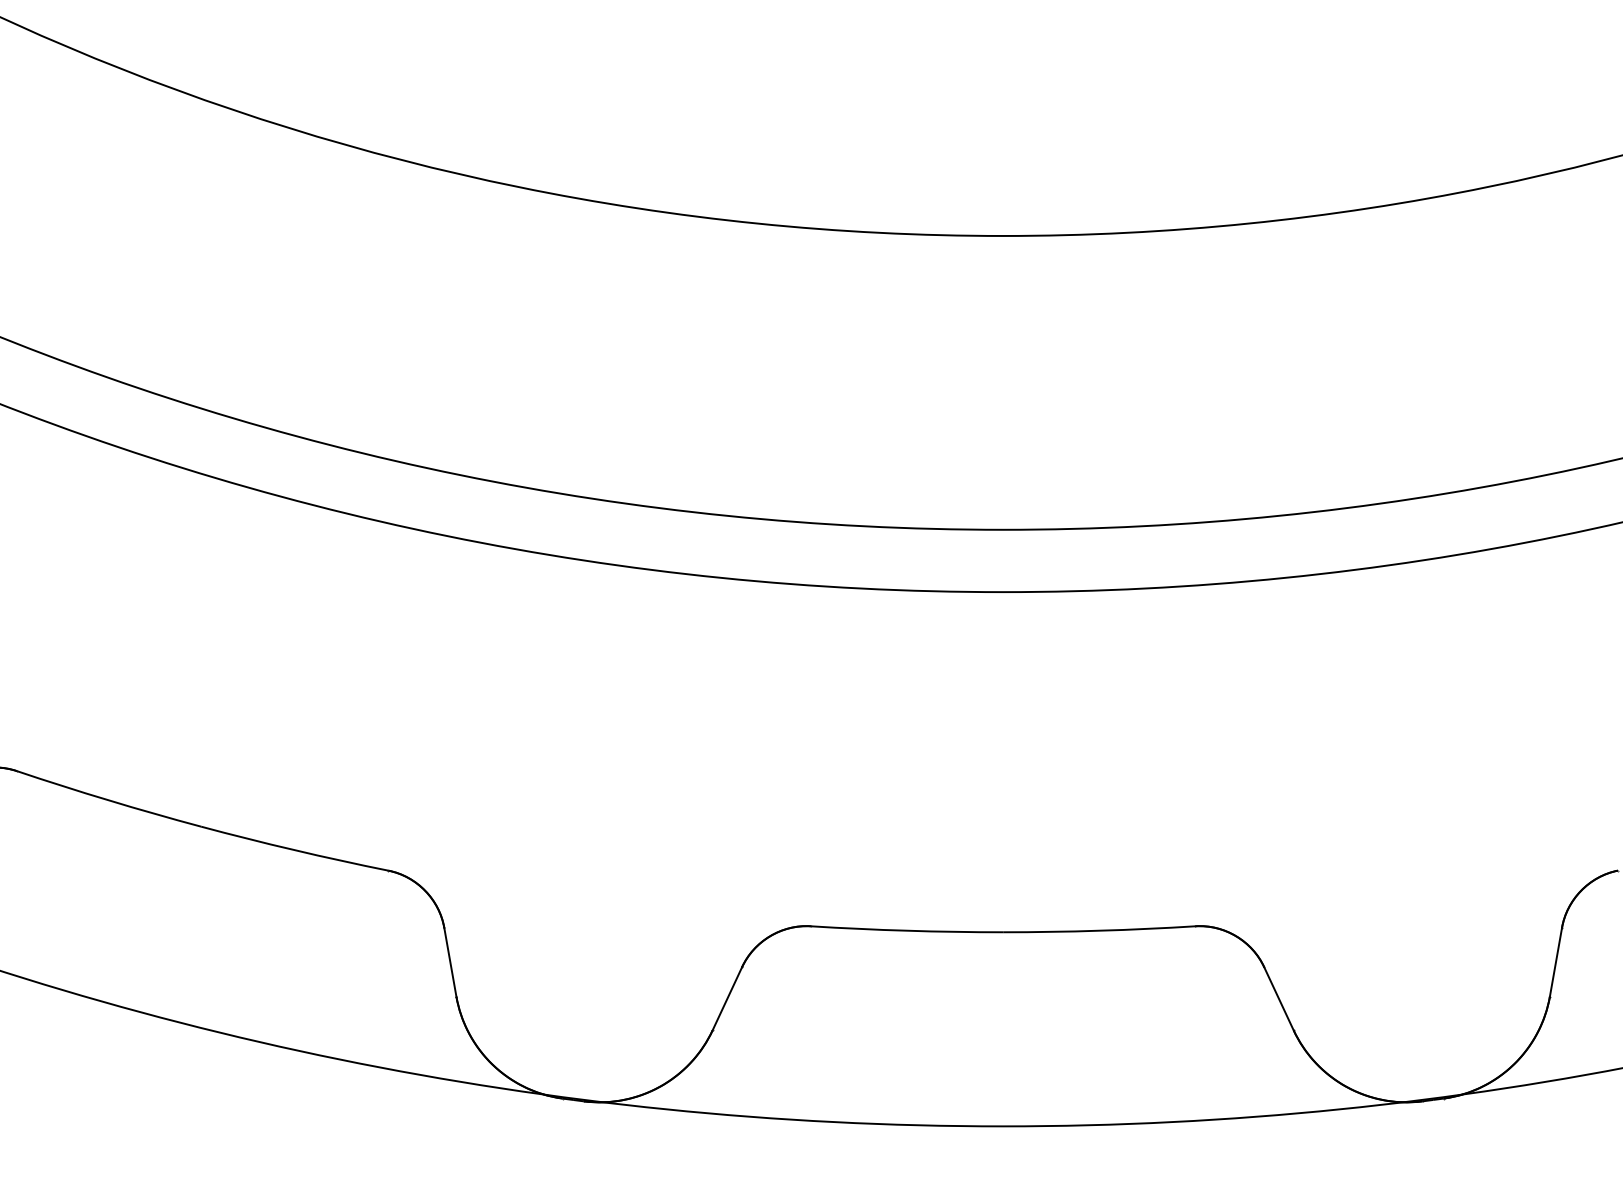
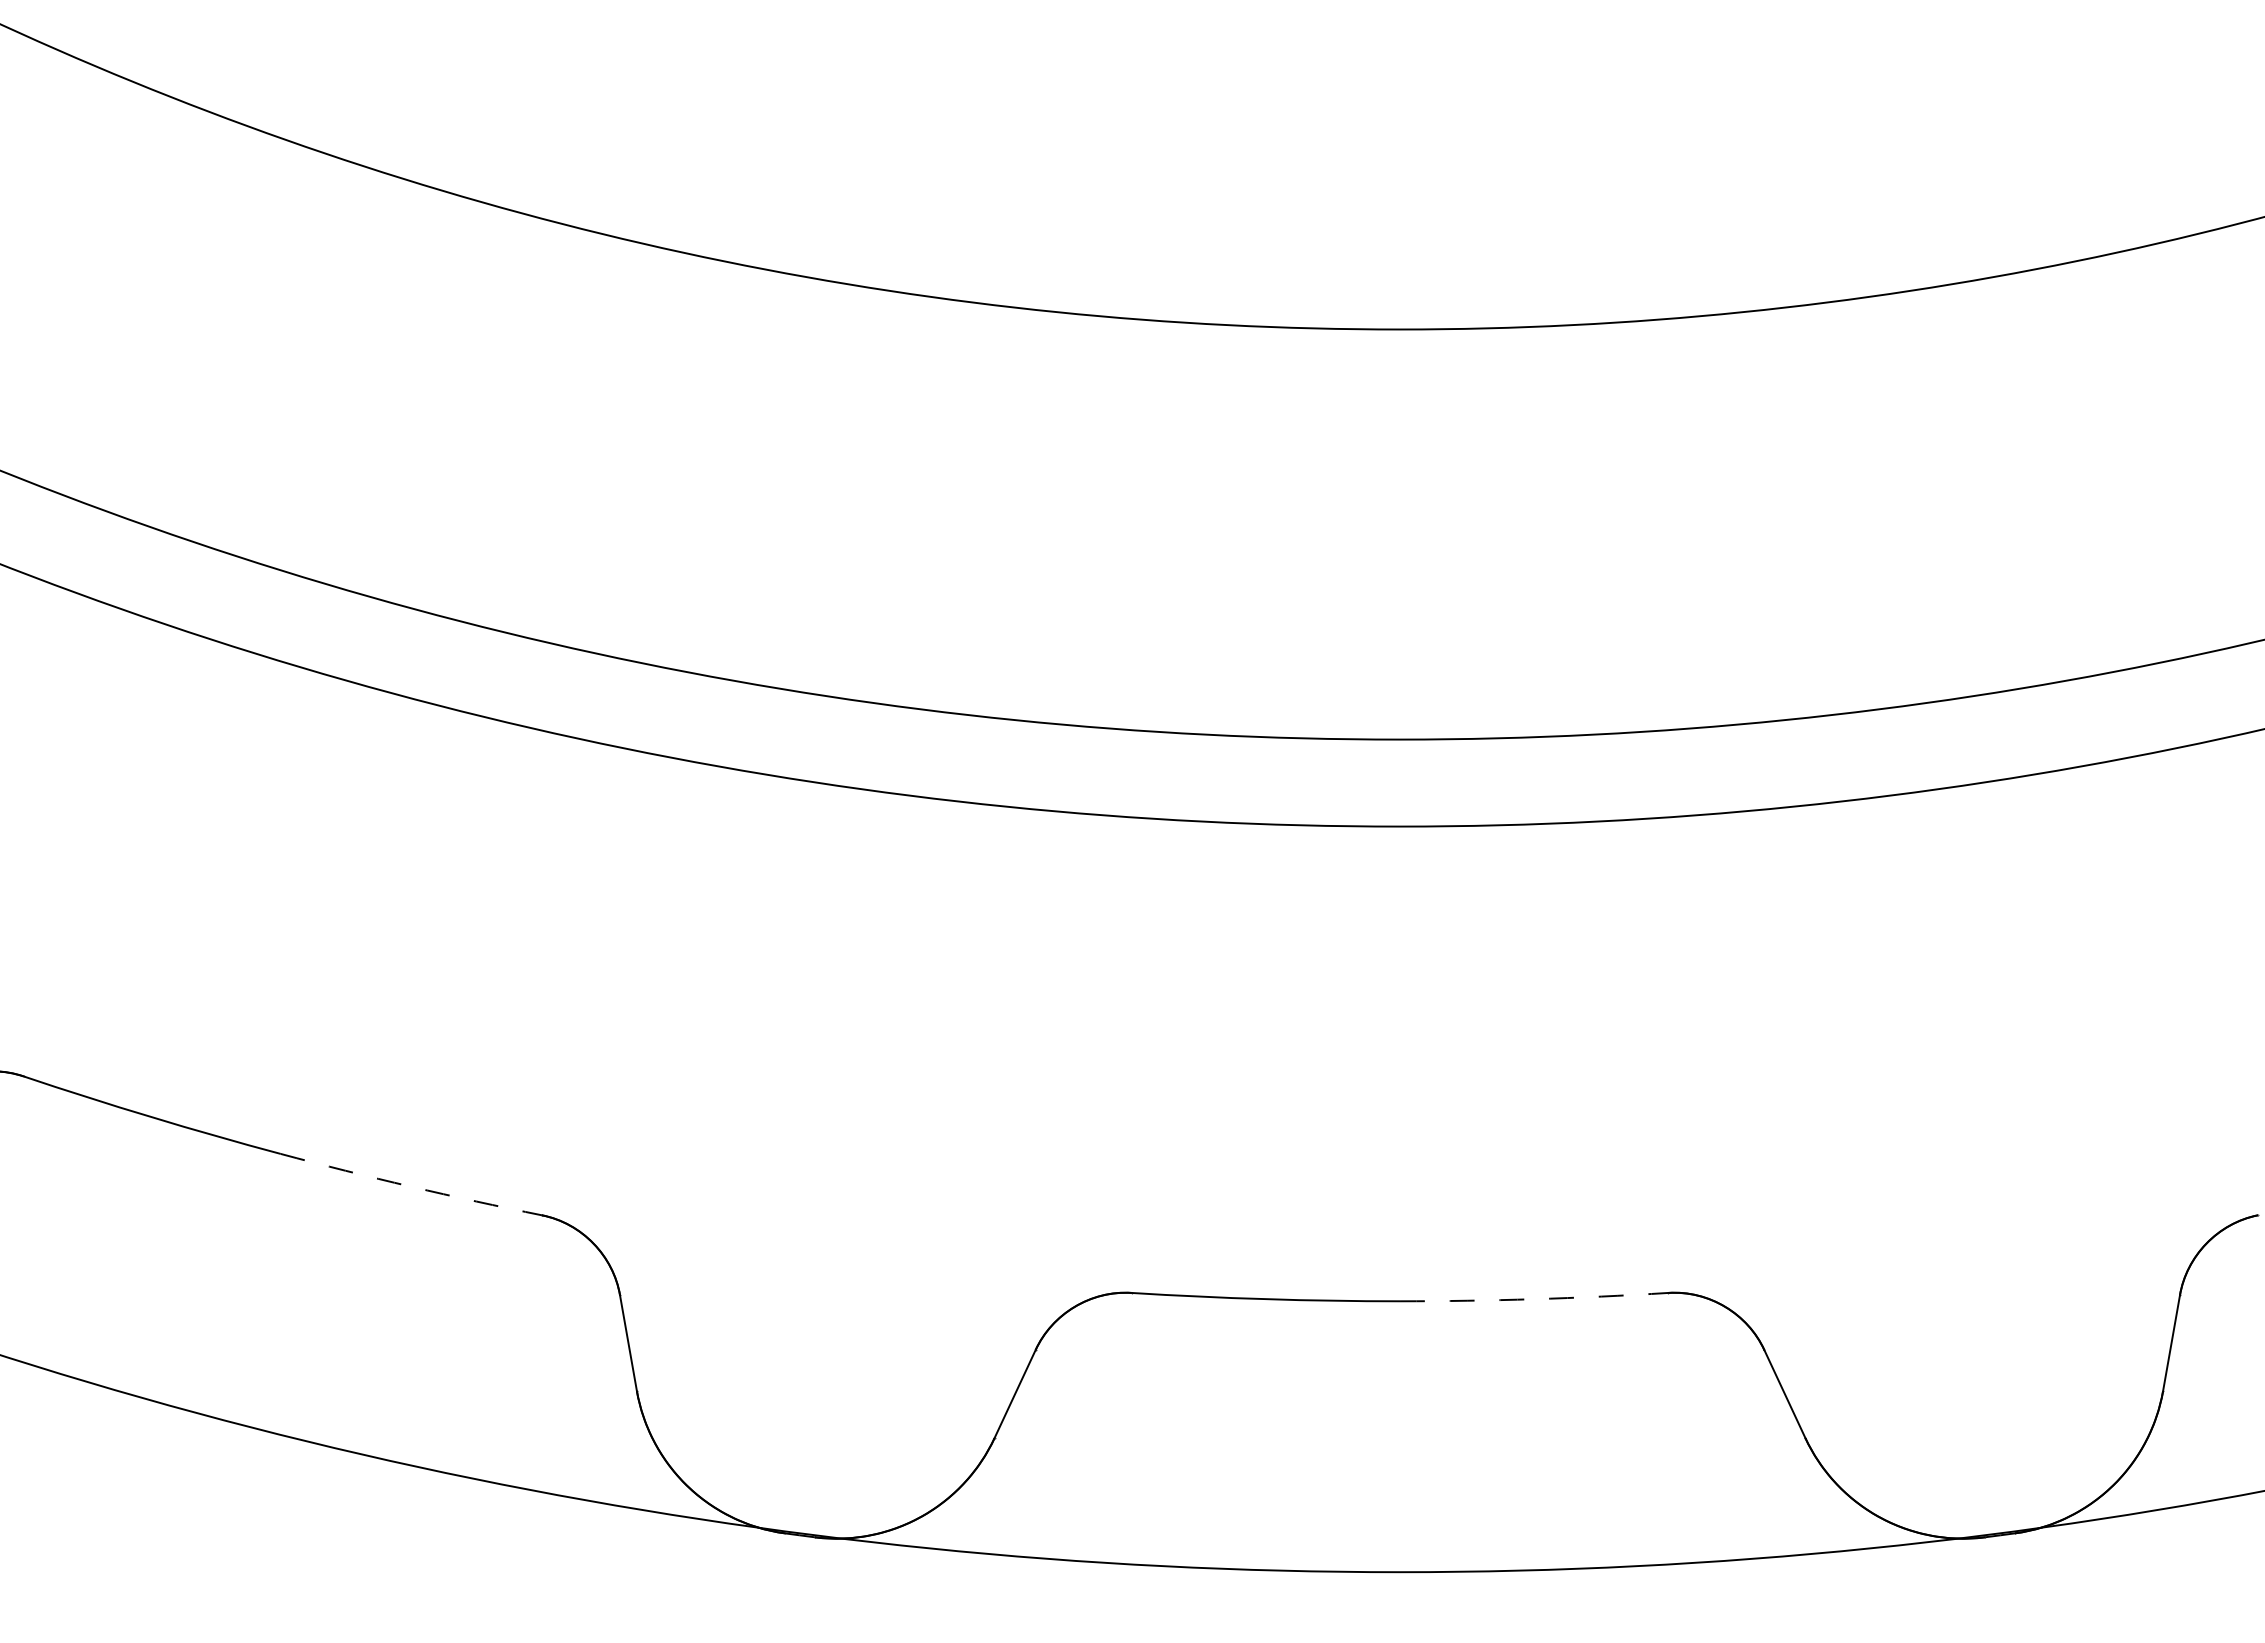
arc: (294, 850) -> (410, 1186), solid -> dashed
arc: (1099, 930) -> (1534, 1299), solid -> dashed

